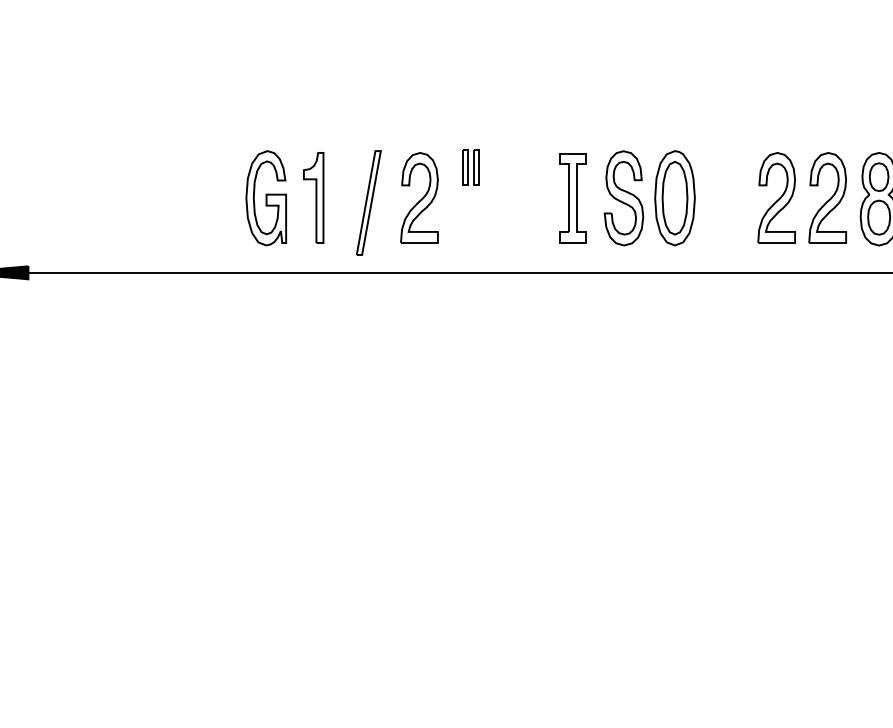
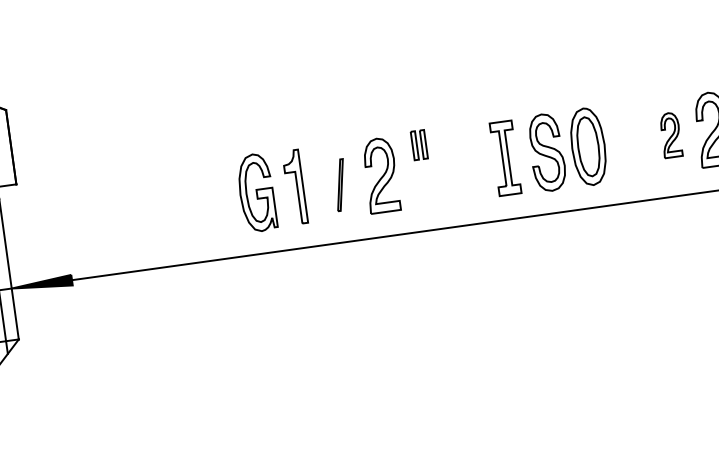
part: (776, 197) -> (670, 134), size x0.6
part: (368, 202) -> (340, 184), size x0.6

